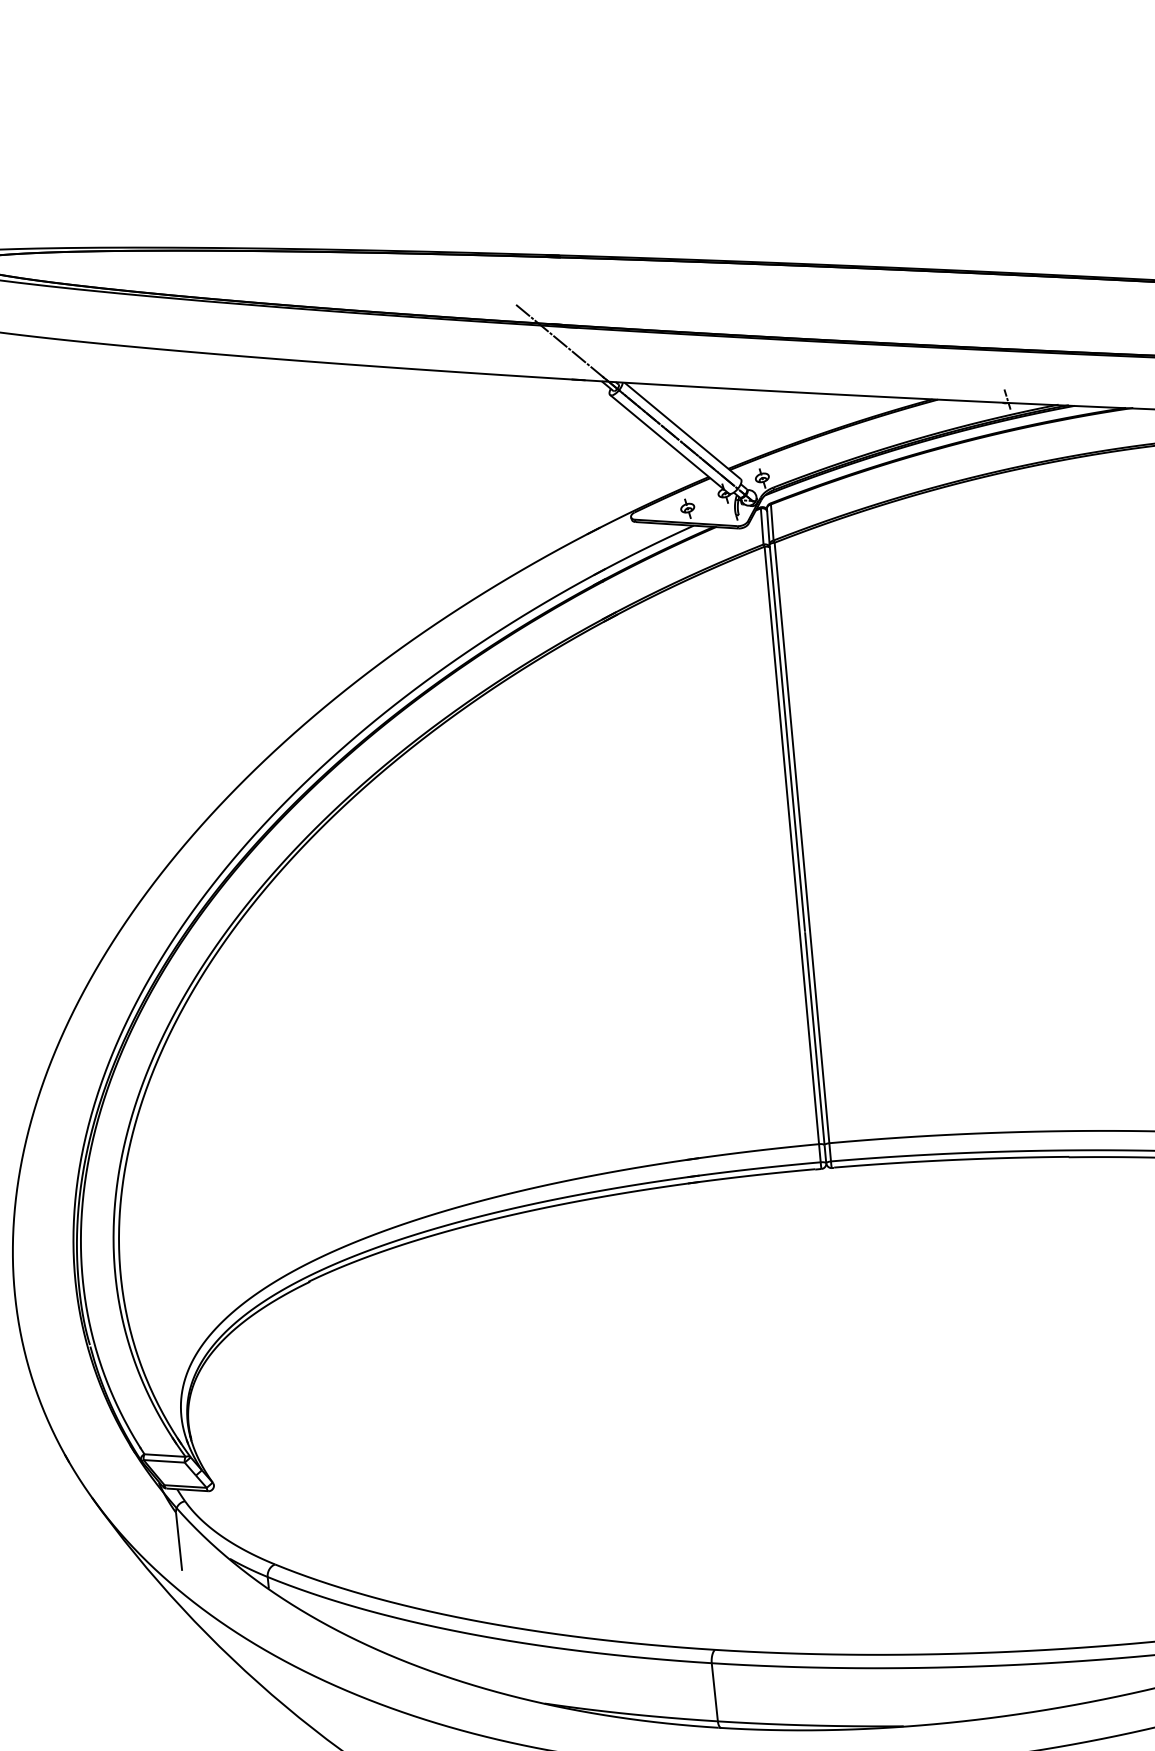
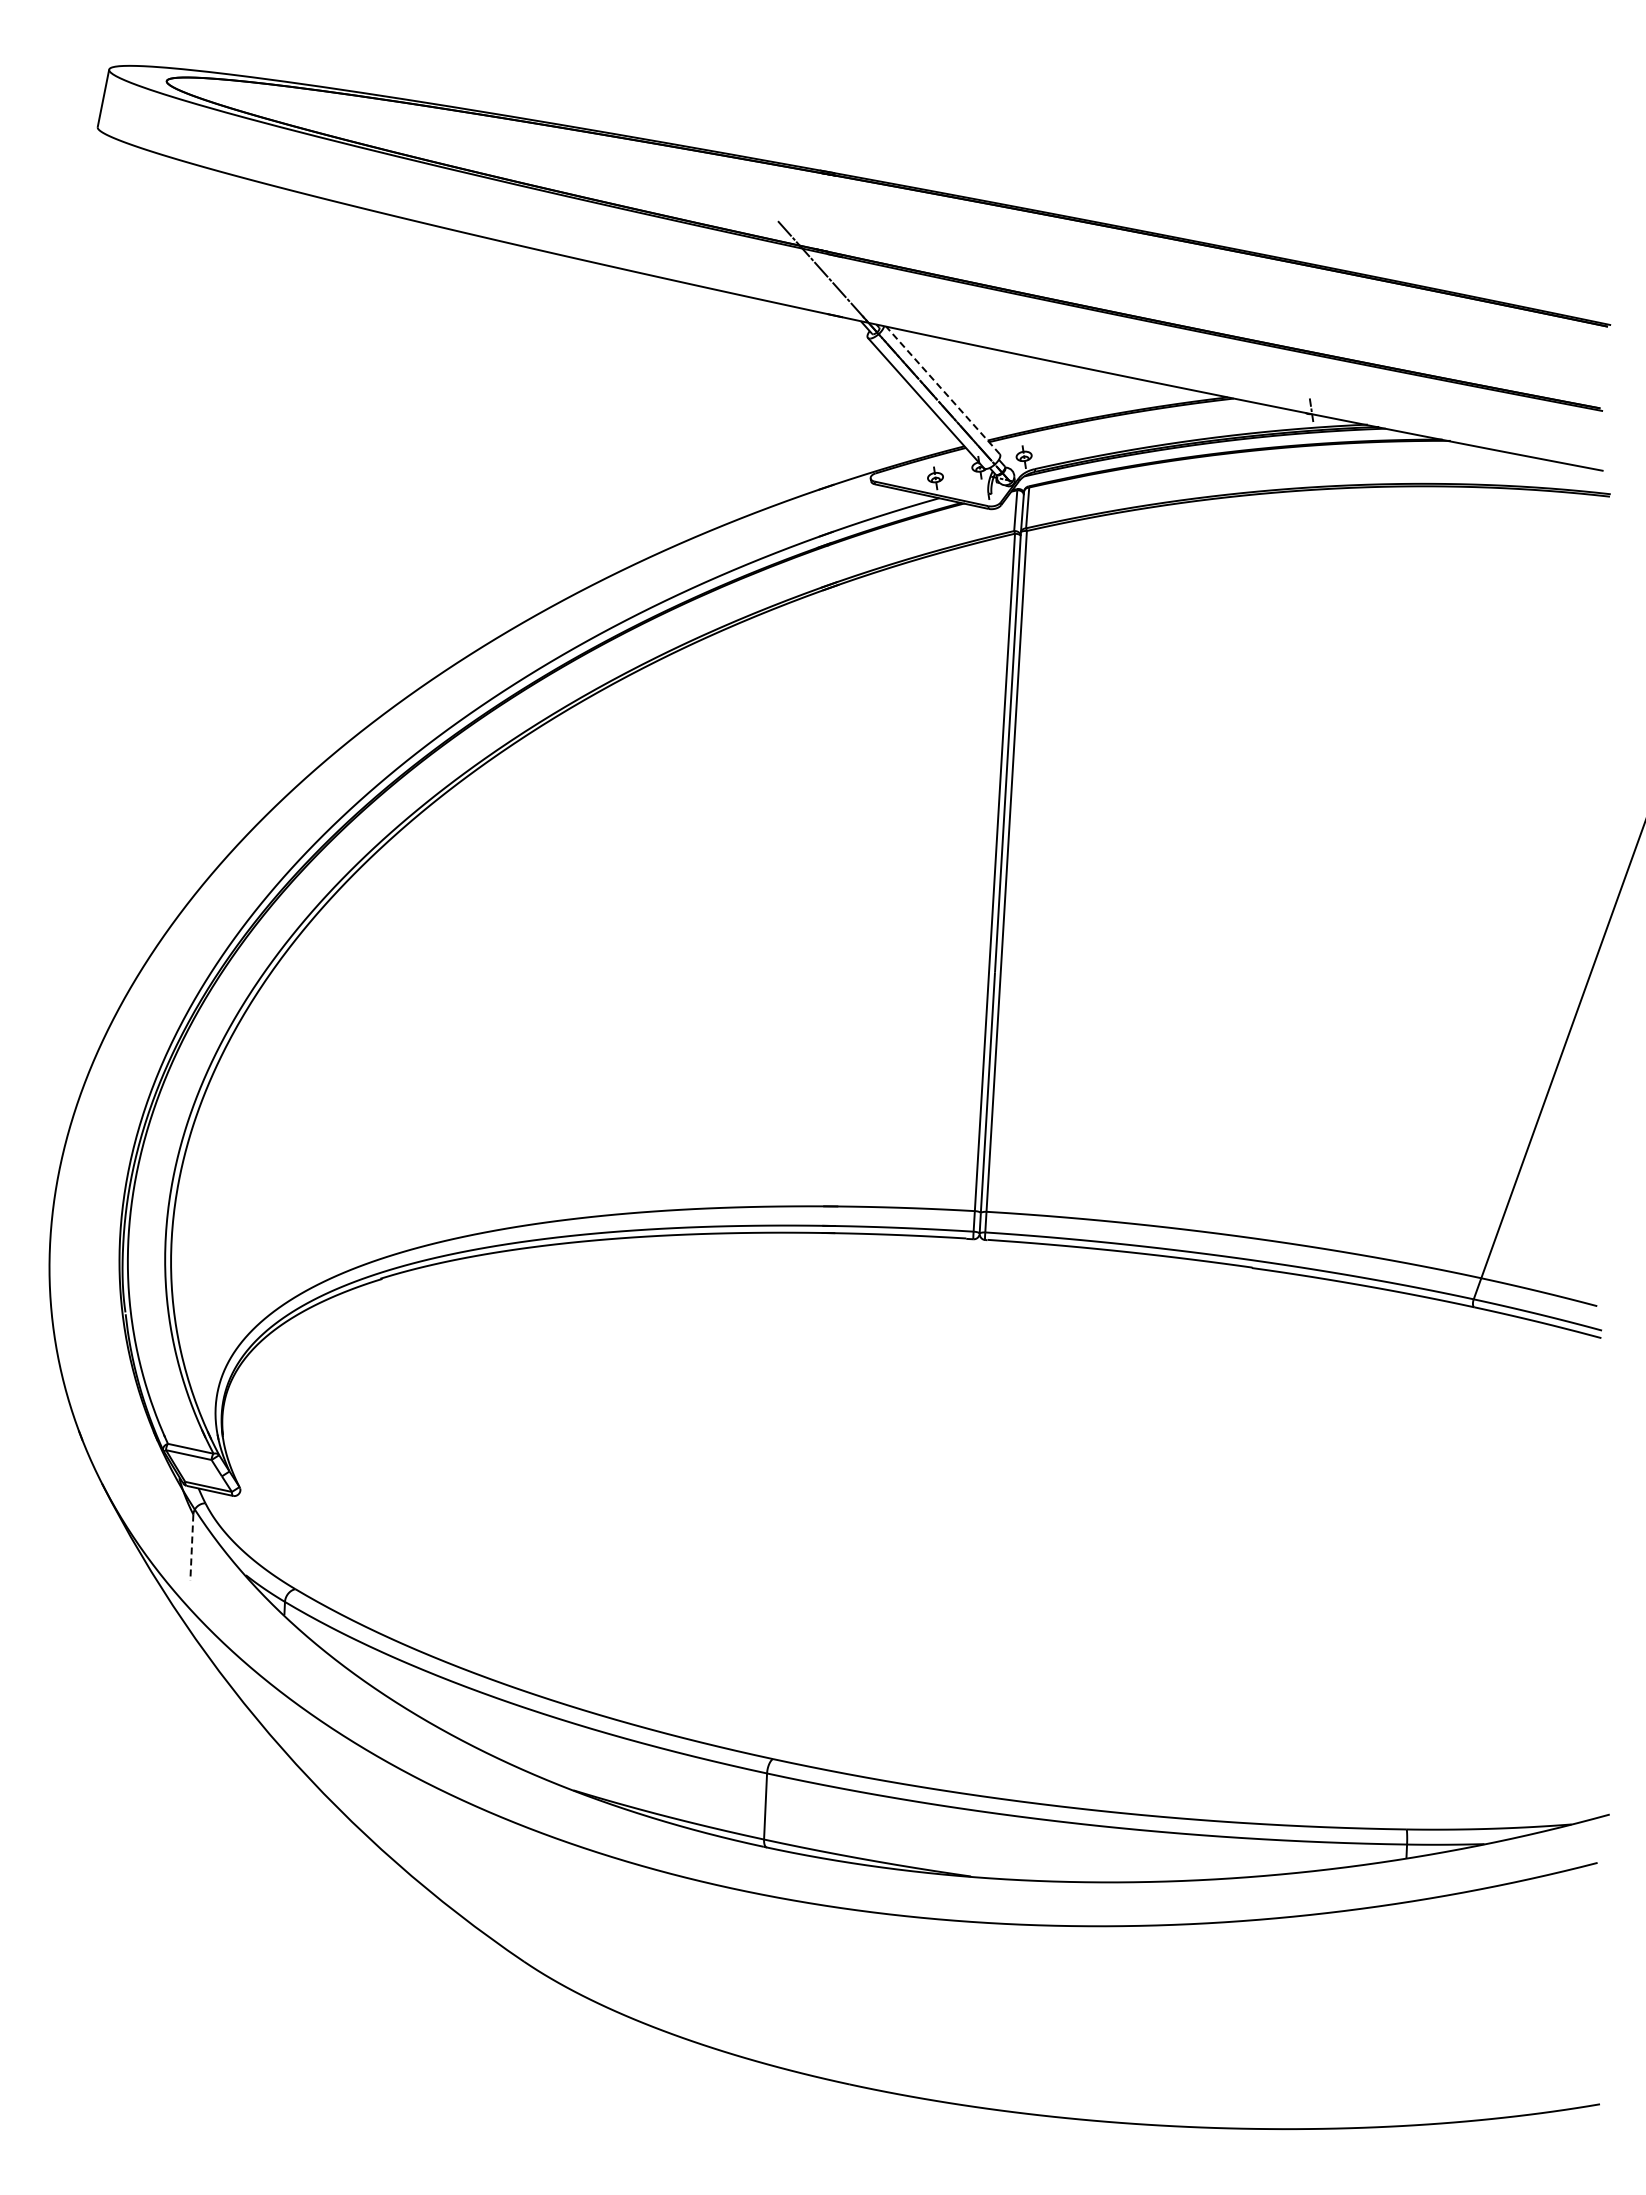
line: (682, 431) -> (942, 390), solid -> dashed
line: (178, 1542) -> (191, 1548), solid -> dashed

